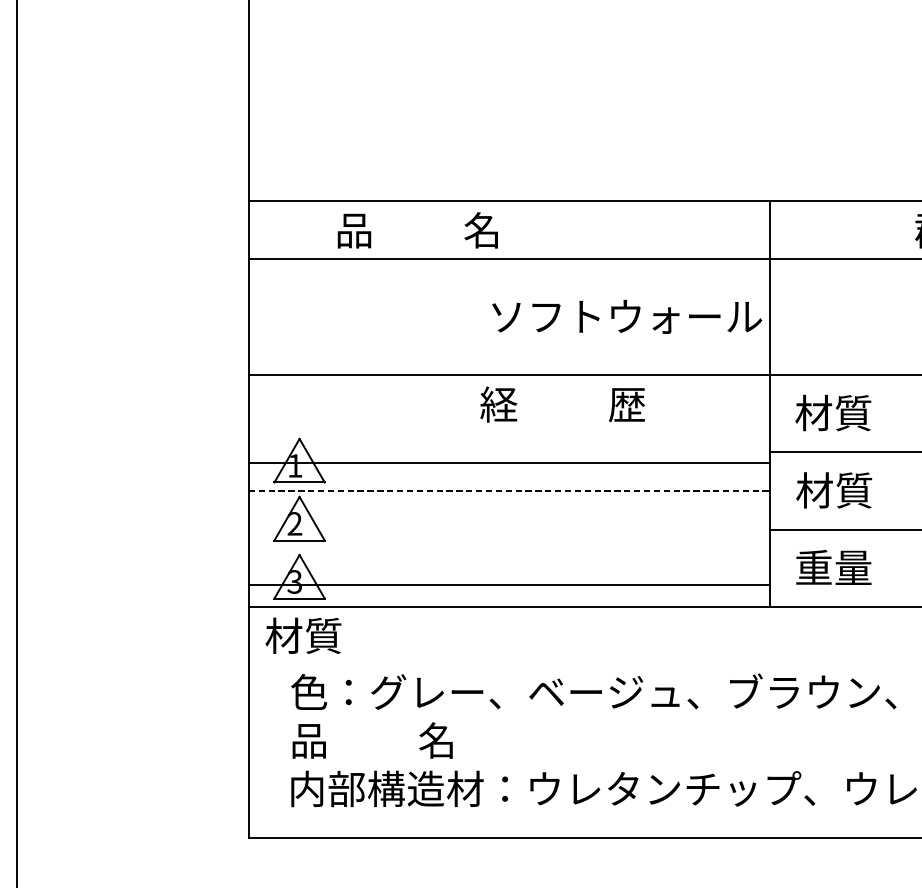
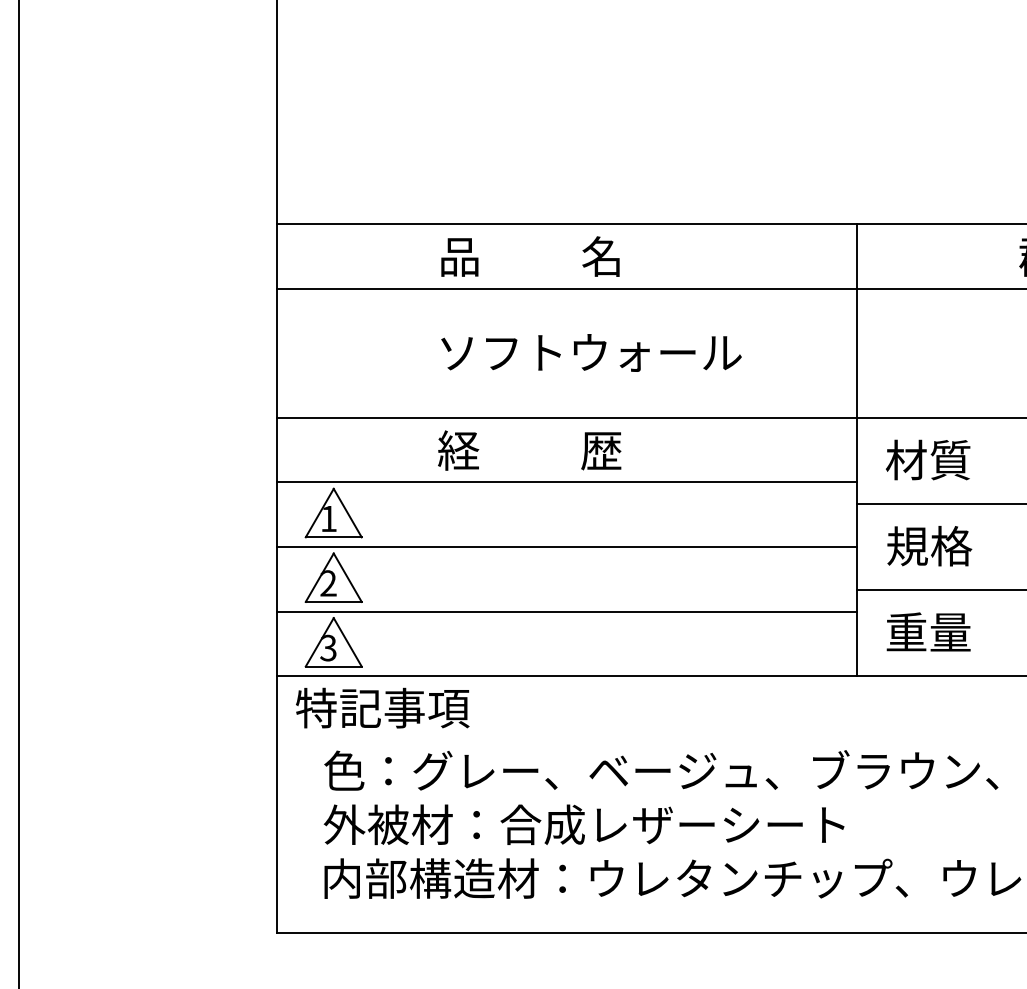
text: (417, 230) -> (530, 256), moved
text: (627, 316) -> (591, 352), moved
text: (562, 404) -> (529, 450), moved
line: (509, 462) -> (567, 482), moved
text: (834, 489) -> (929, 545), 材質 -> 規格
line: (509, 491) -> (567, 547), dashed -> solid
line: (509, 584) -> (567, 611), moved
text: (343, 635) -> (382, 707), 材質 -> 特記事項
text: (523, 740) -> (583, 824), 品          名 -> 外被材：合成レザーシート

